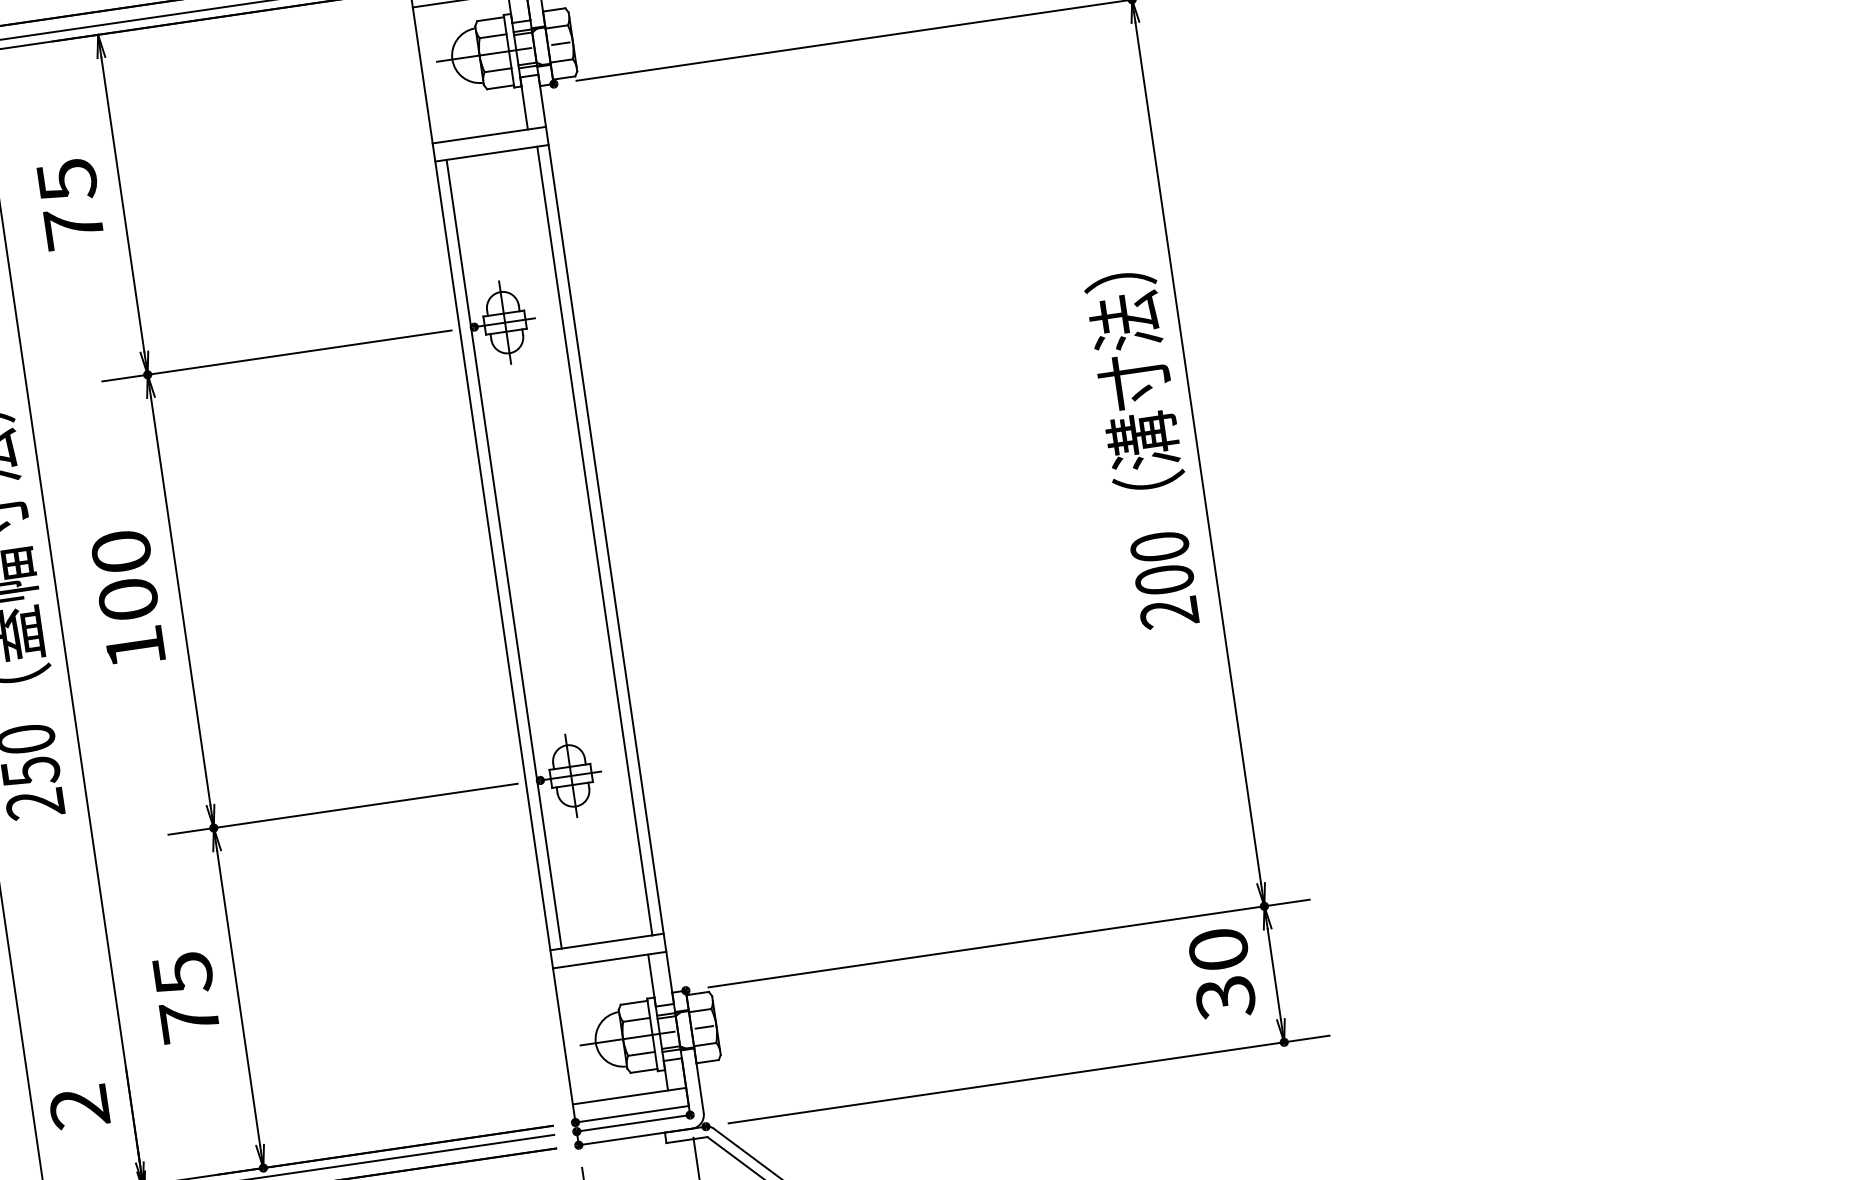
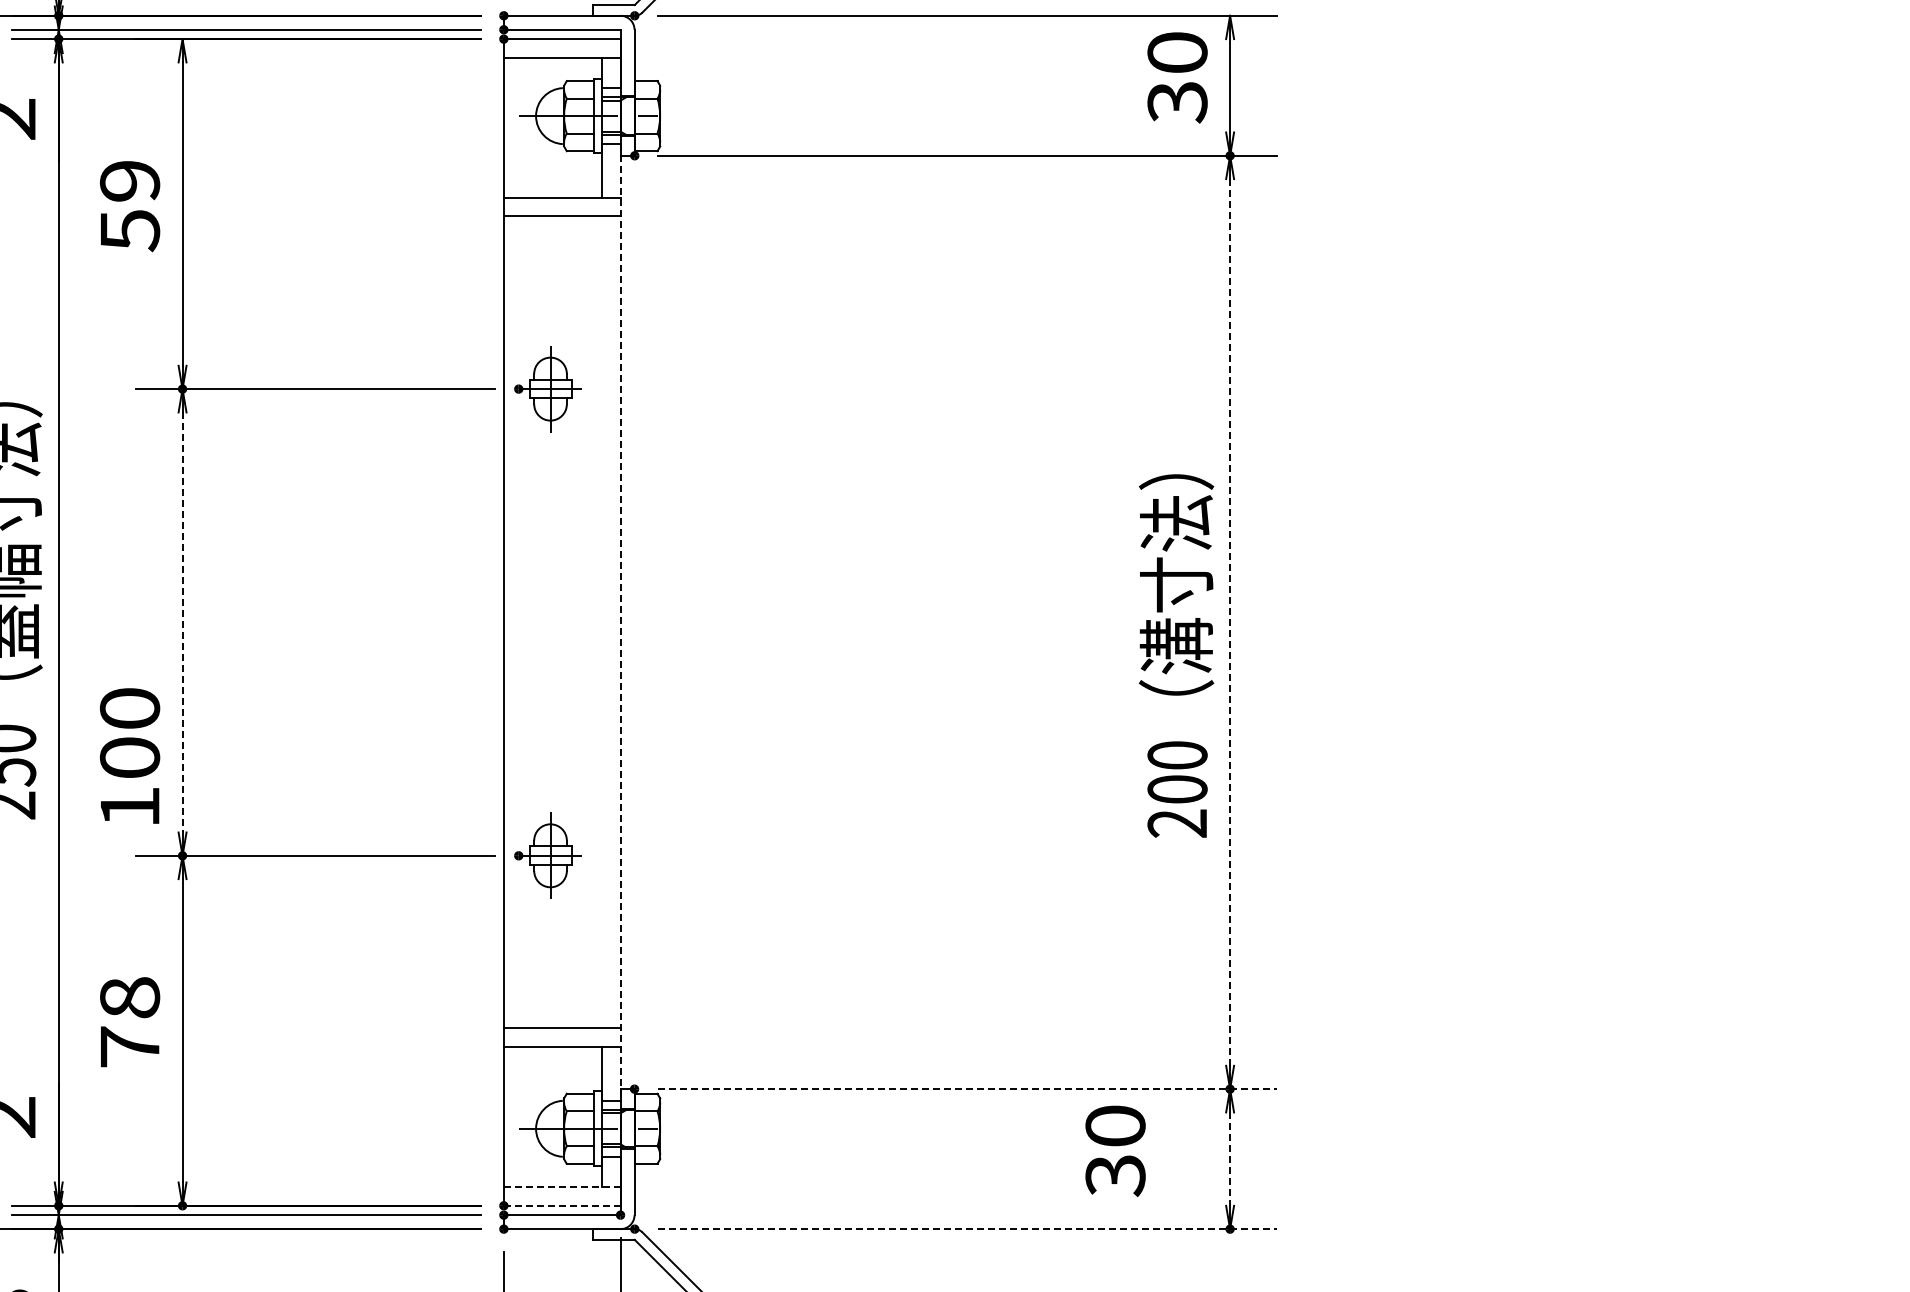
text: (70, 204) -> (129, 206), 75 -> 59
text: (1144, 449) -> (1176, 655), moved
line: (1198, 452) -> (1230, 622), solid -> dashed
line: (606, 539) -> (620, 622), solid -> dashed
line: (594, 541) -> (608, 622), removed
line: (504, 554) -> (515, 622), removed
text: (128, 597) -> (130, 755), moved
line: (180, 601) -> (182, 622), solid -> dashed
line: (1009, 943) -> (967, 1089), solid -> dashed
text: (1221, 973) -> (1115, 1150), moved
text: (183, 974) -> (130, 998), 75 -> 78
line: (1274, 974) -> (1230, 1159), solid -> dashed
line: (1029, 1079) -> (967, 1229), solid -> dashed
line: (628, 1096) -> (561, 1187), solid -> dashed
line: (632, 1113) -> (562, 1205), solid -> dashed

